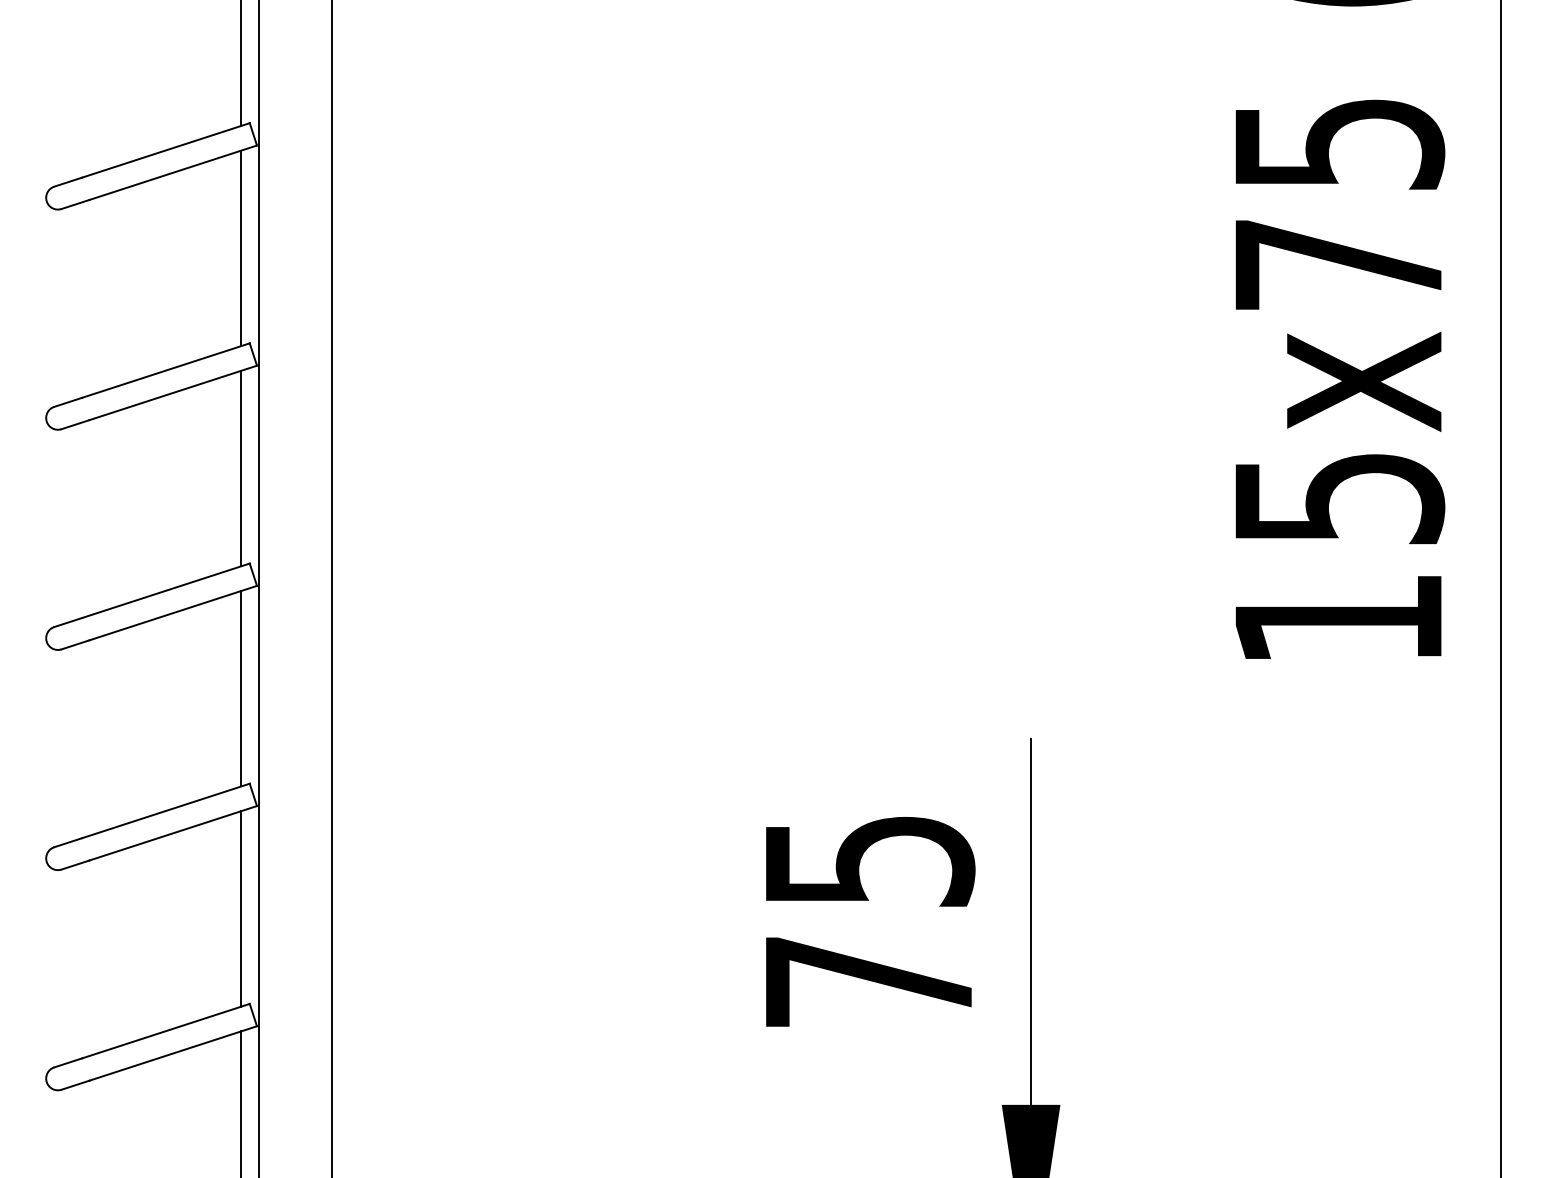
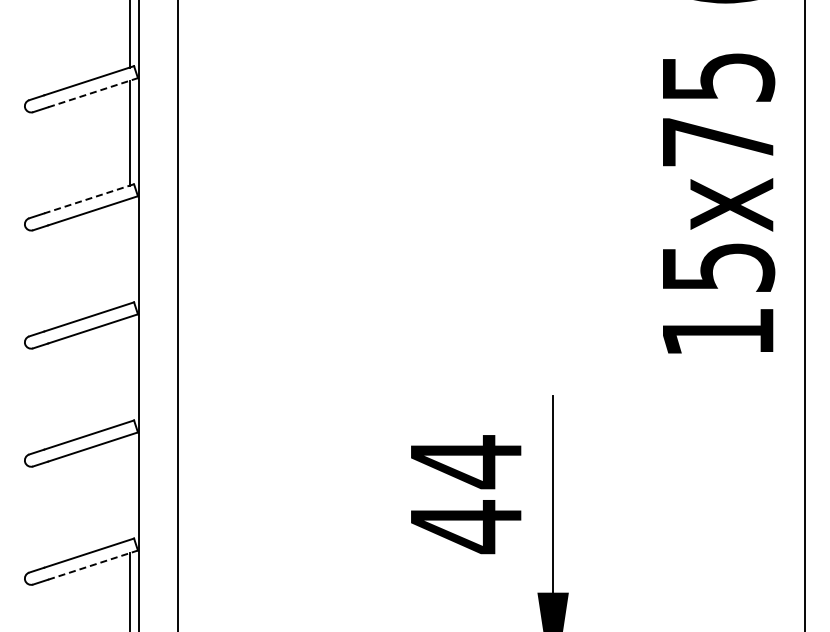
line: (174, 172) -> (93, 92), solid -> dashed
line: (164, 371) -> (88, 199), solid -> dashed
line: (241, 466) -> (129, 250), removed
line: (241, 688) -> (129, 369), removed
line: (241, 908) -> (129, 487), removed
text: (871, 921) -> (467, 494), 75 -> 44
line: (174, 1052) -> (93, 564), solid -> dashed

